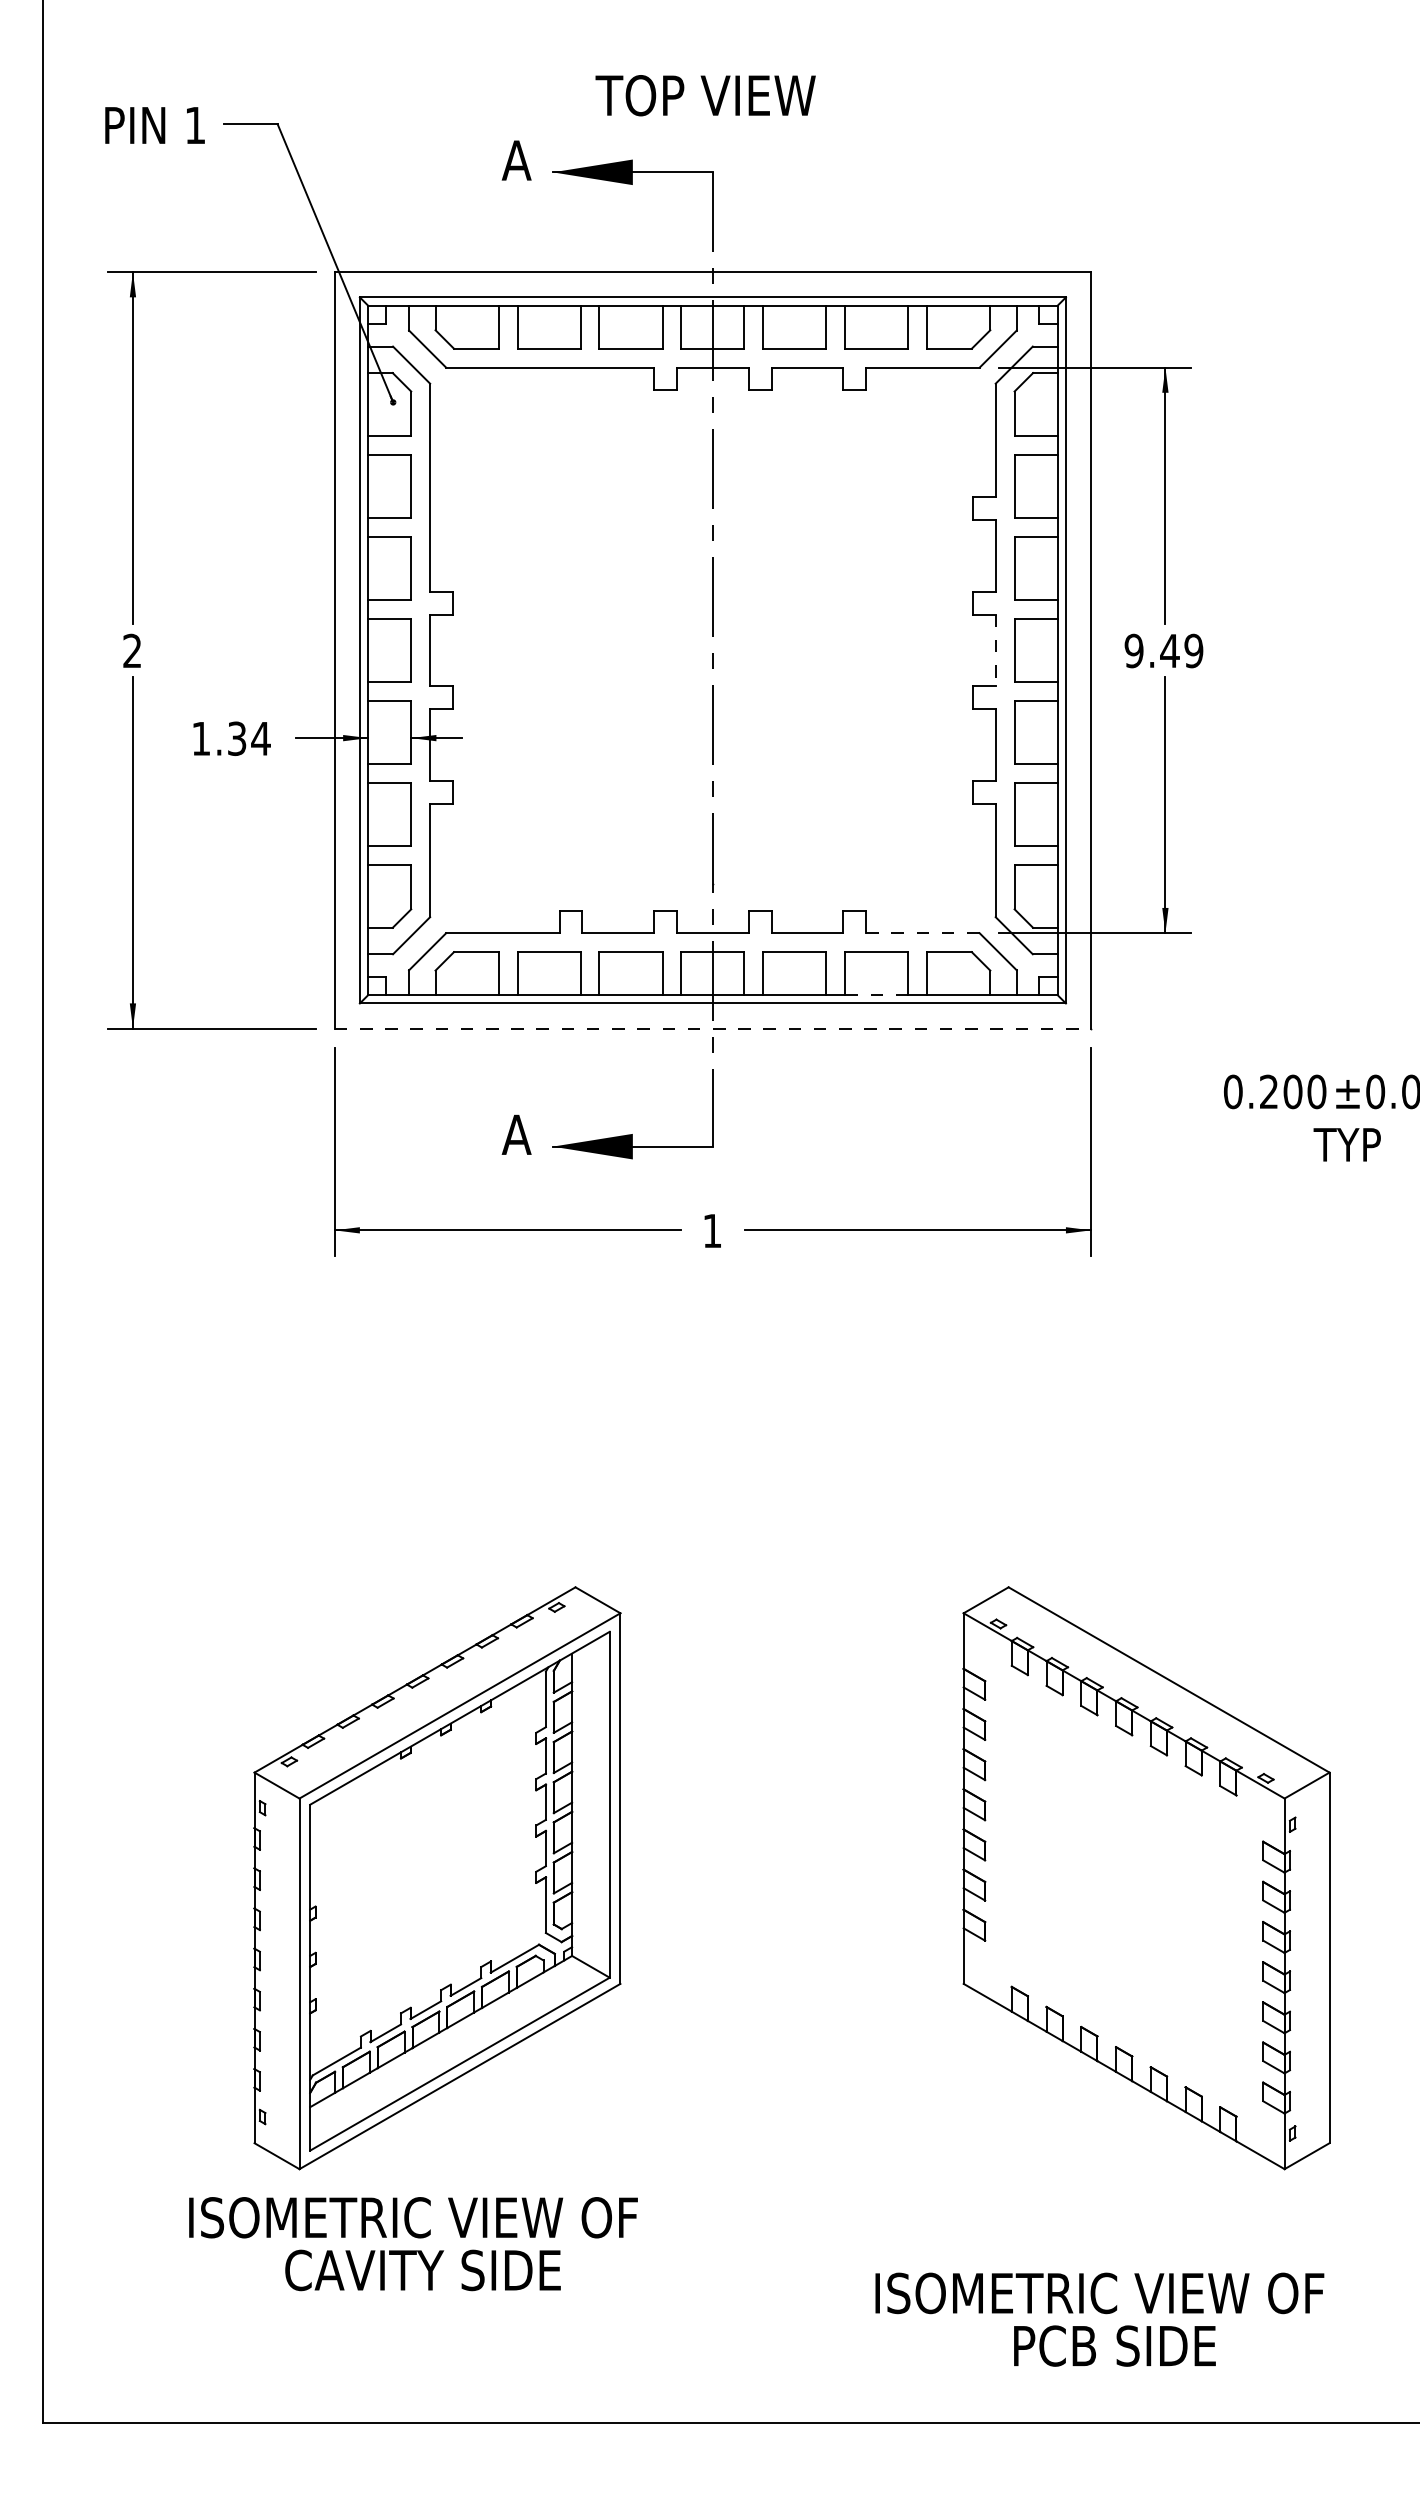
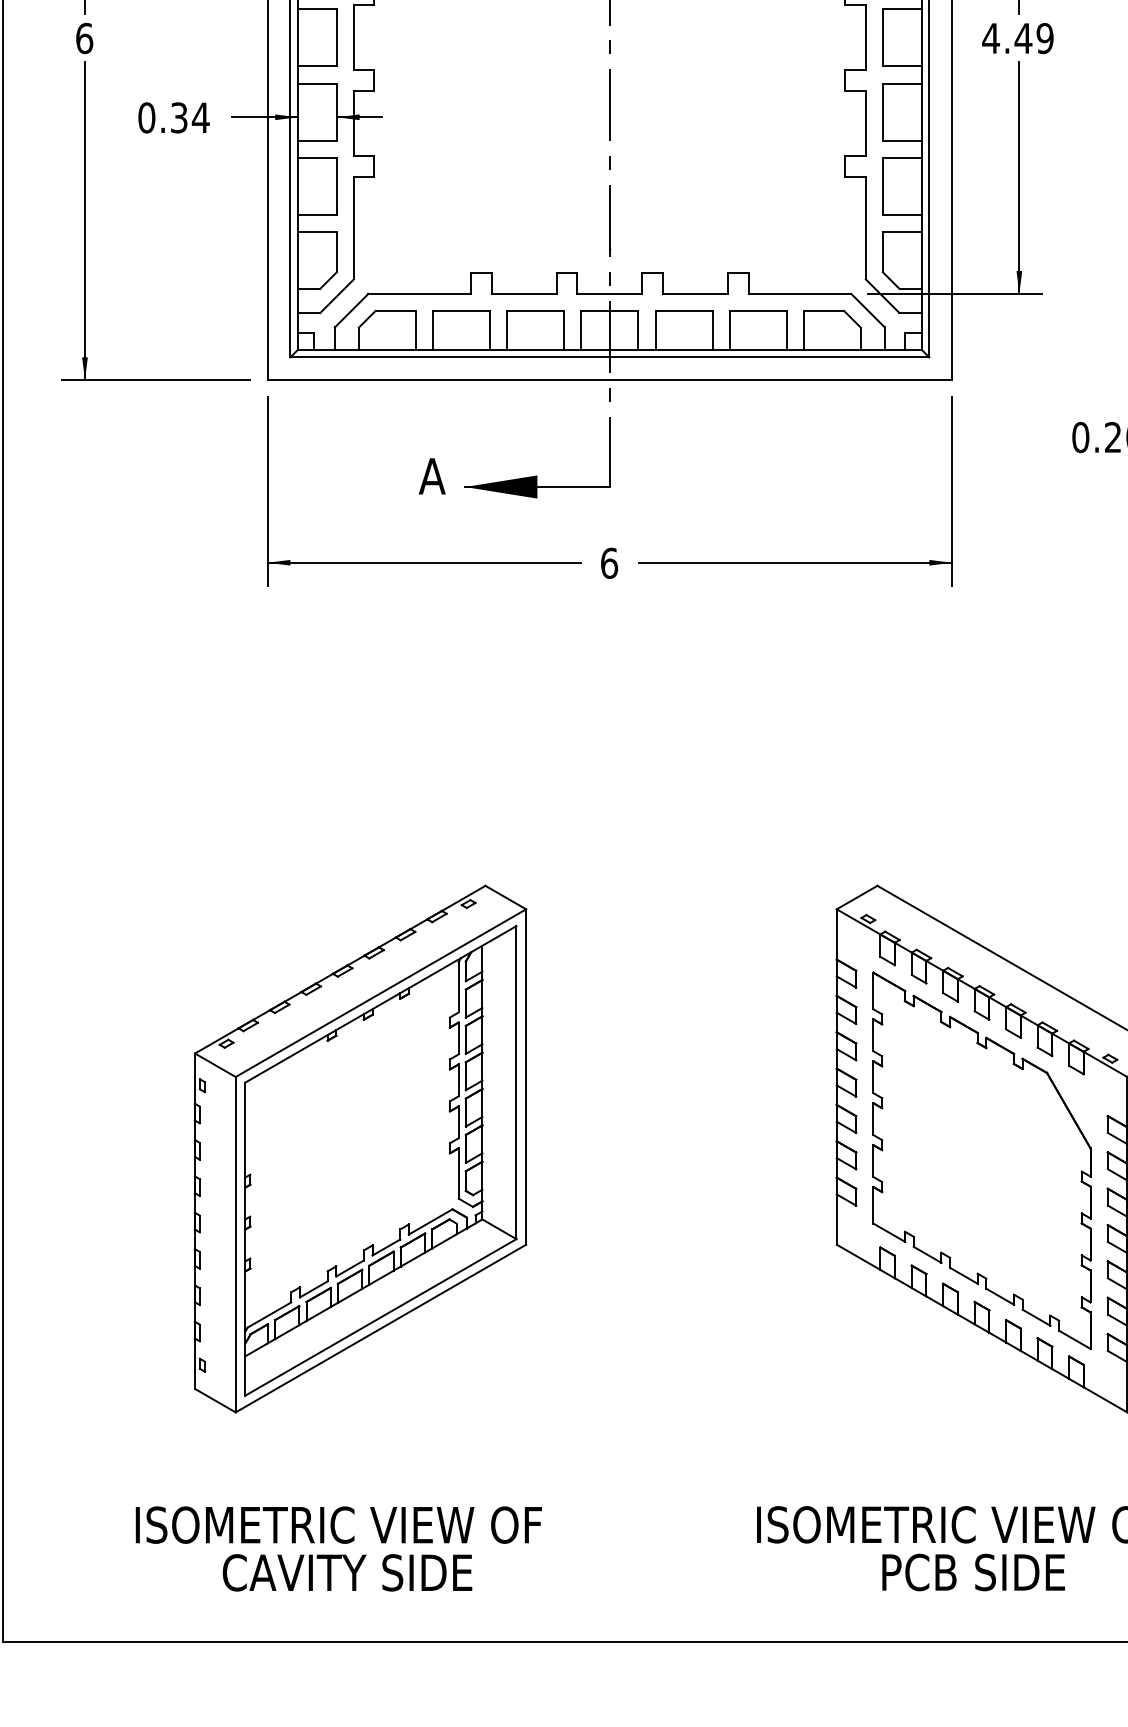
text: (132, 650) -> (84, 38), 2 -> 6
line: (995, 650) -> (865, 38), dashed -> solid
text: (1134, 650) -> (991, 38), 9.49 -> 4.49
text: (201, 738) -> (147, 117), 1.34 -> 0.34
line: (922, 933) -> (799, 294), dashed -> solid
line: (876, 995) -> (757, 350), dashed -> solid
line: (713, 1028) -> (610, 380), dashed -> solid
text: (712, 1230) -> (609, 562), 1 -> 6
part: (1124, 1891) -> (982, 1161), added
text: (413, 2244) -> (338, 1549), moved

